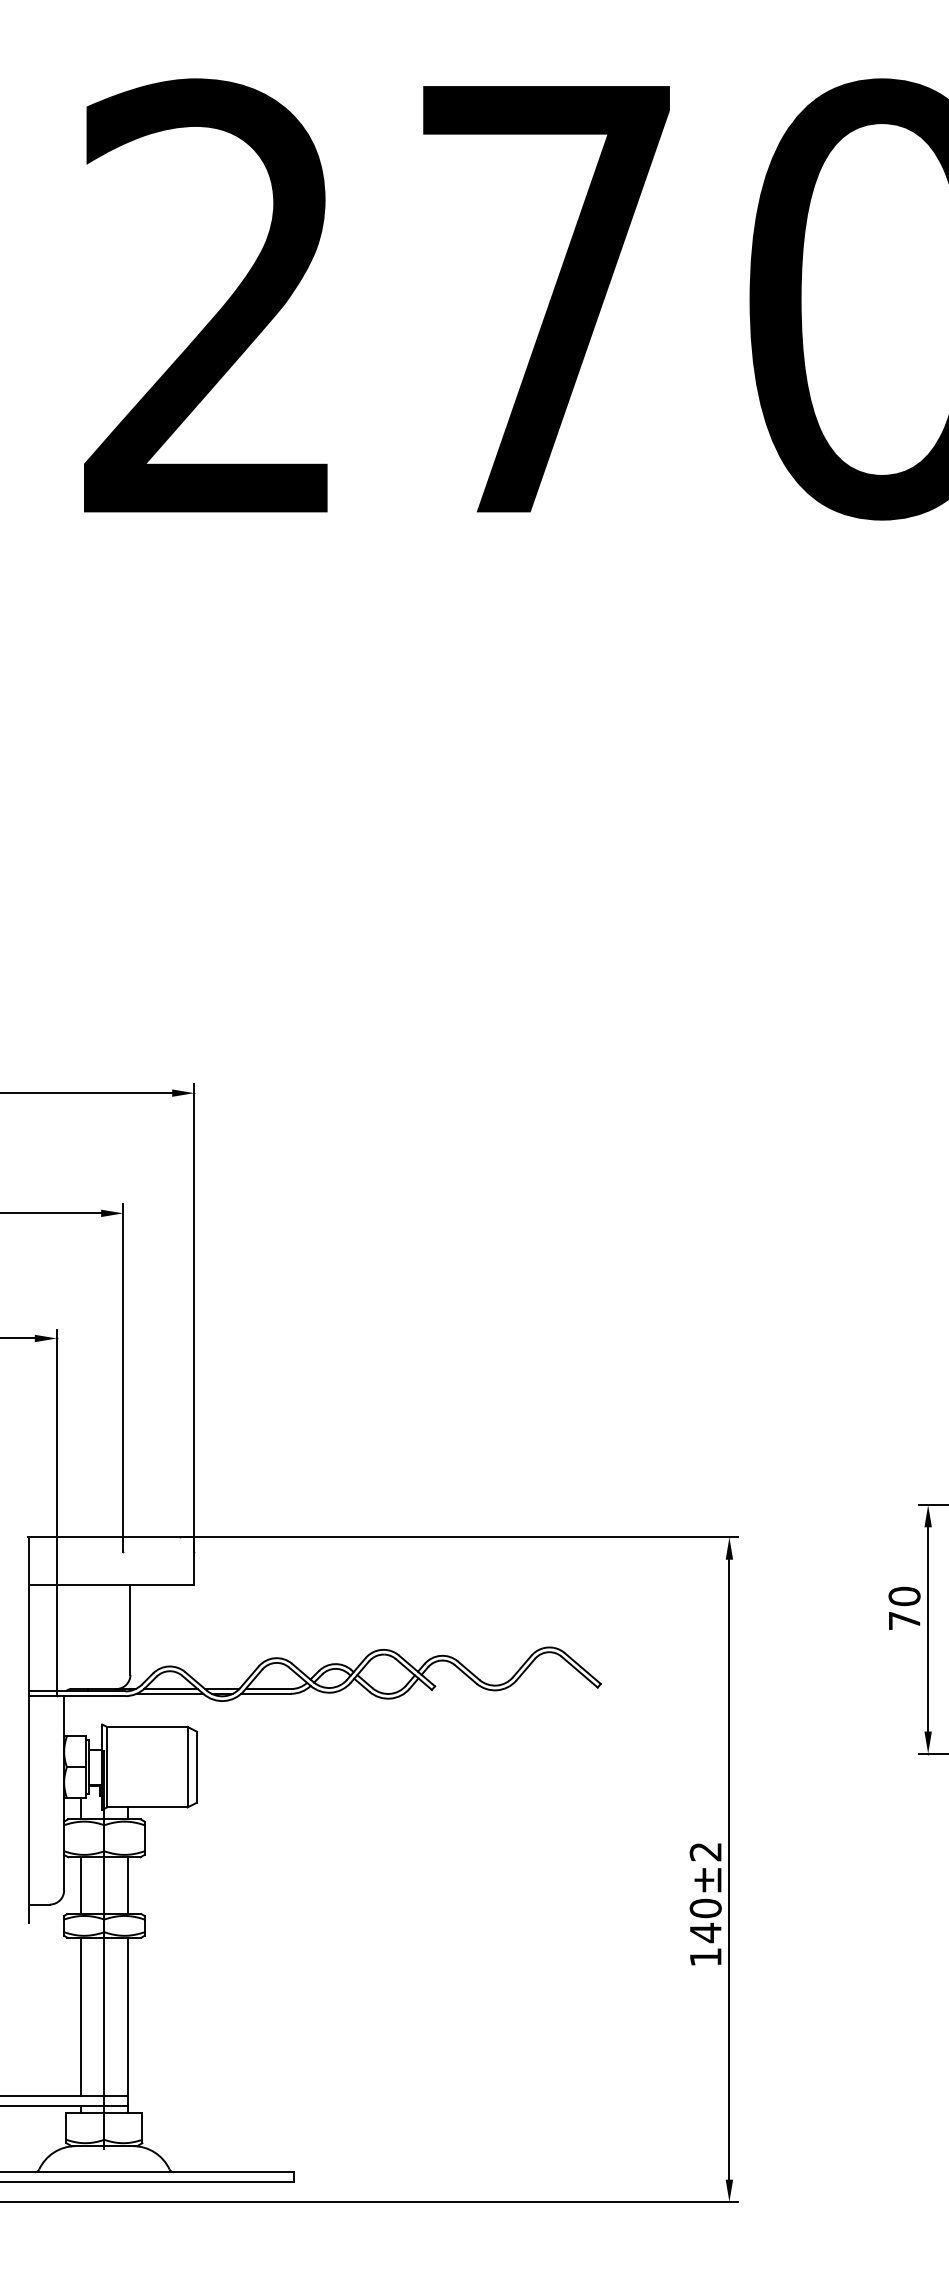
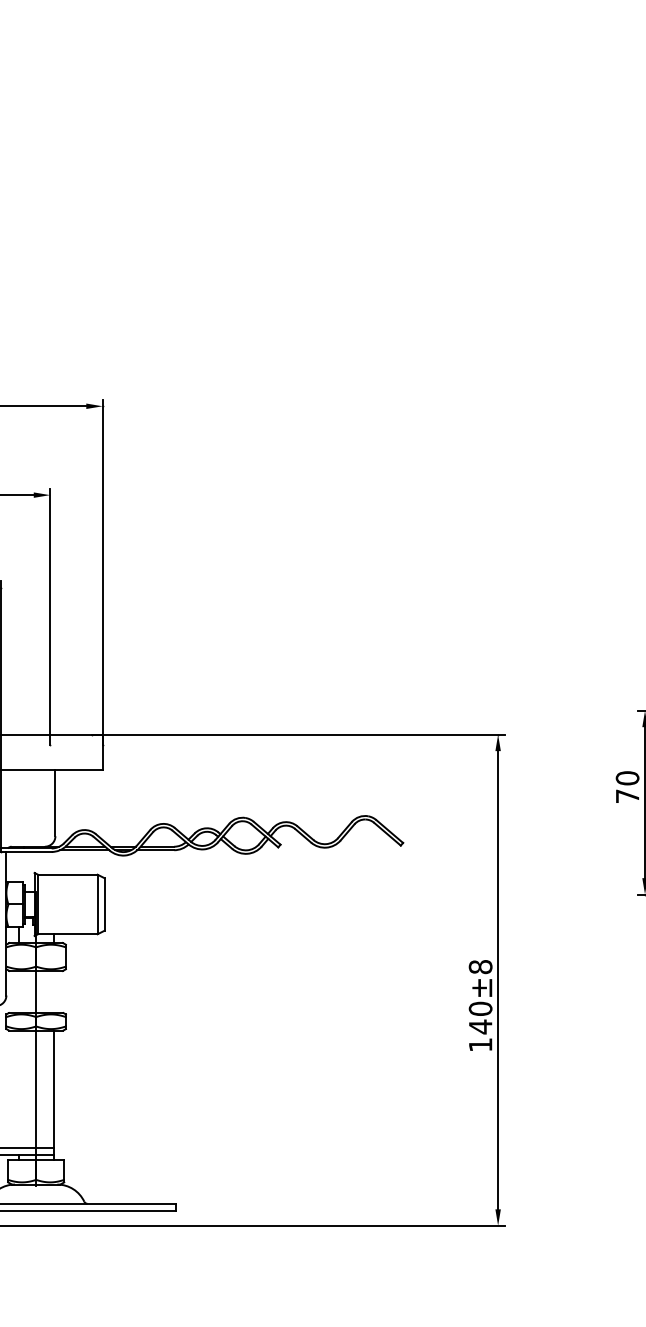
text: (705, 1851) -> (480, 966), ±2 -> ±8
line: (80, 1885) -> (18, 991), removed
line: (128, 1885) -> (53, 991), removed
line: (80, 2016) -> (18, 1088), removed

